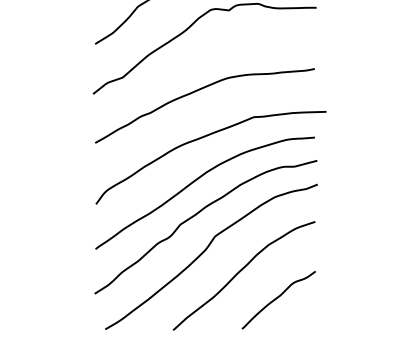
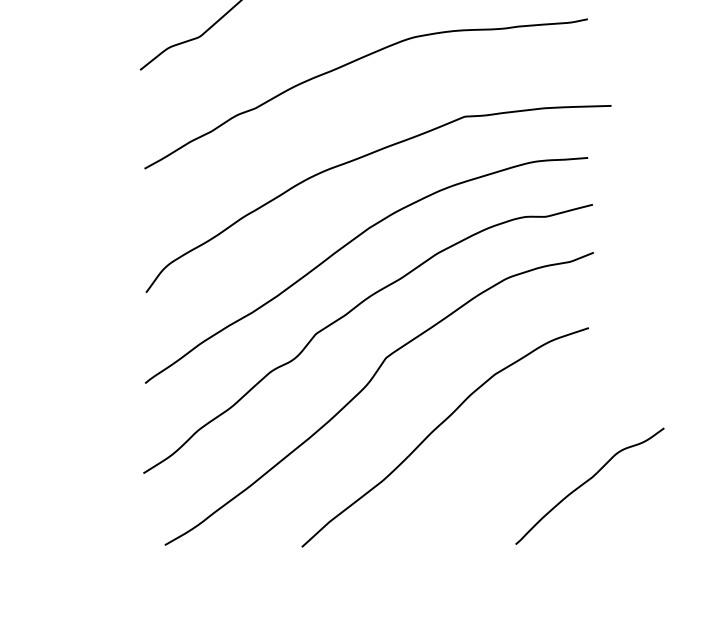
curve: (278, 298) -> (589, 482), moved

